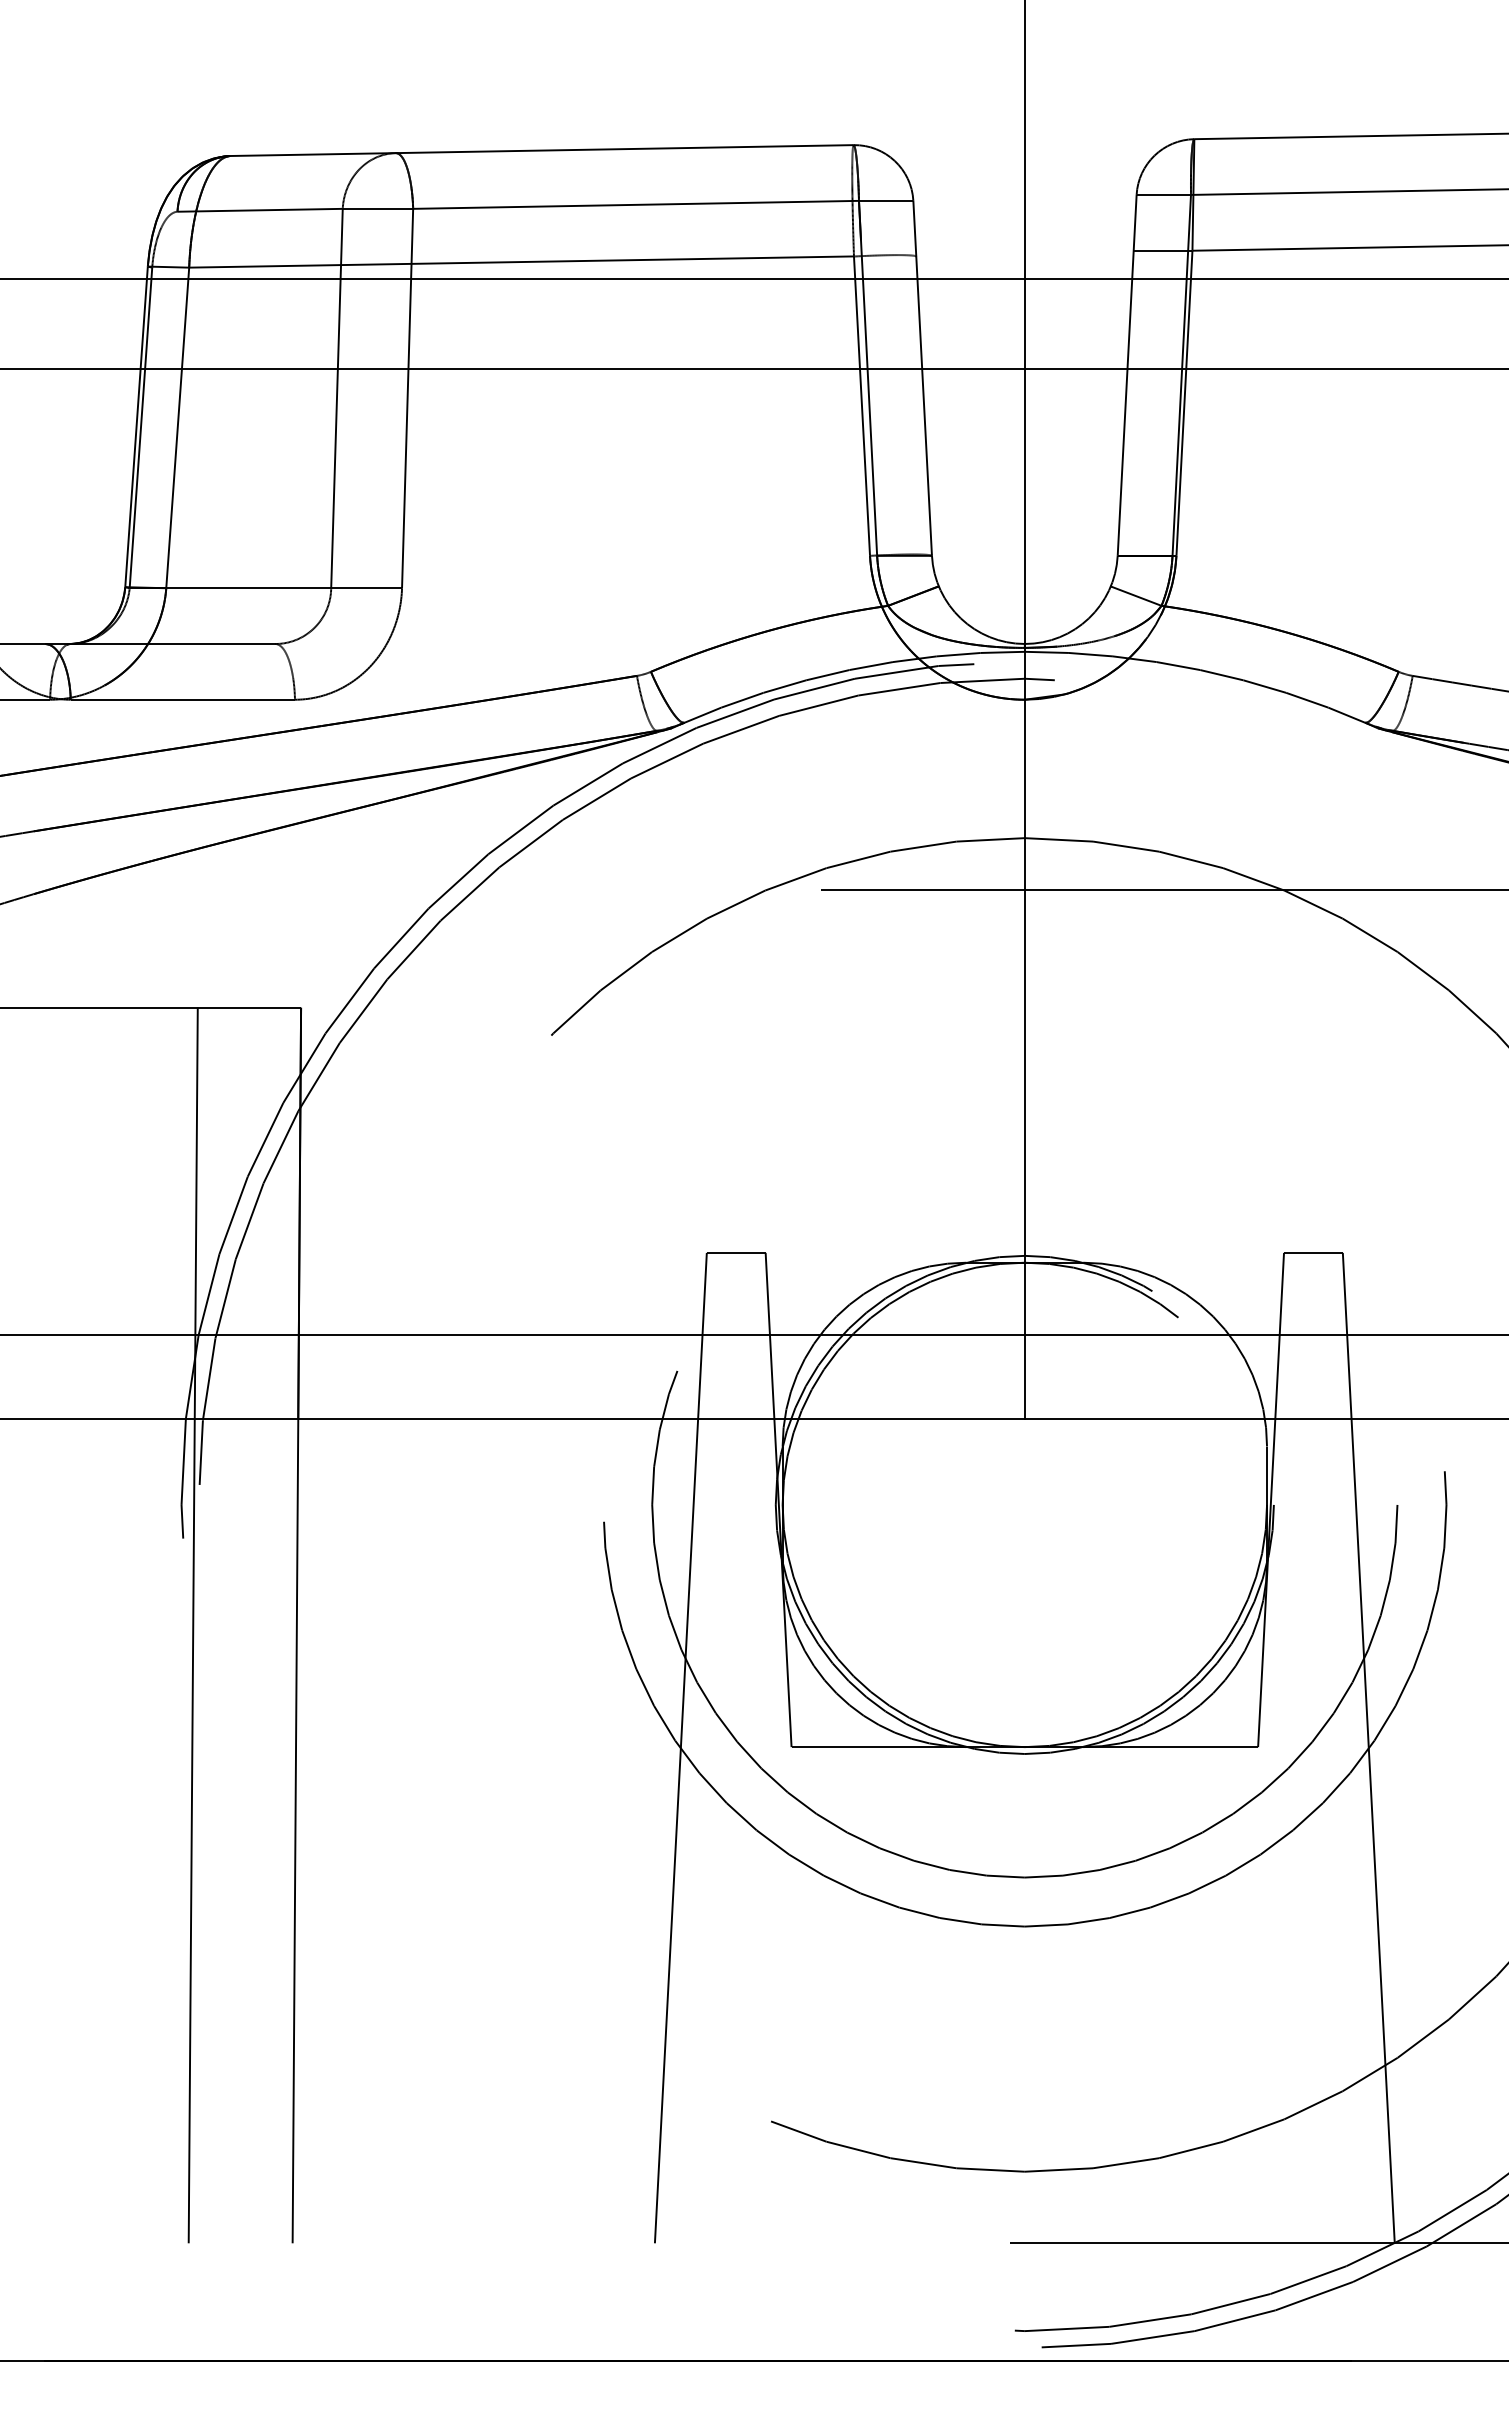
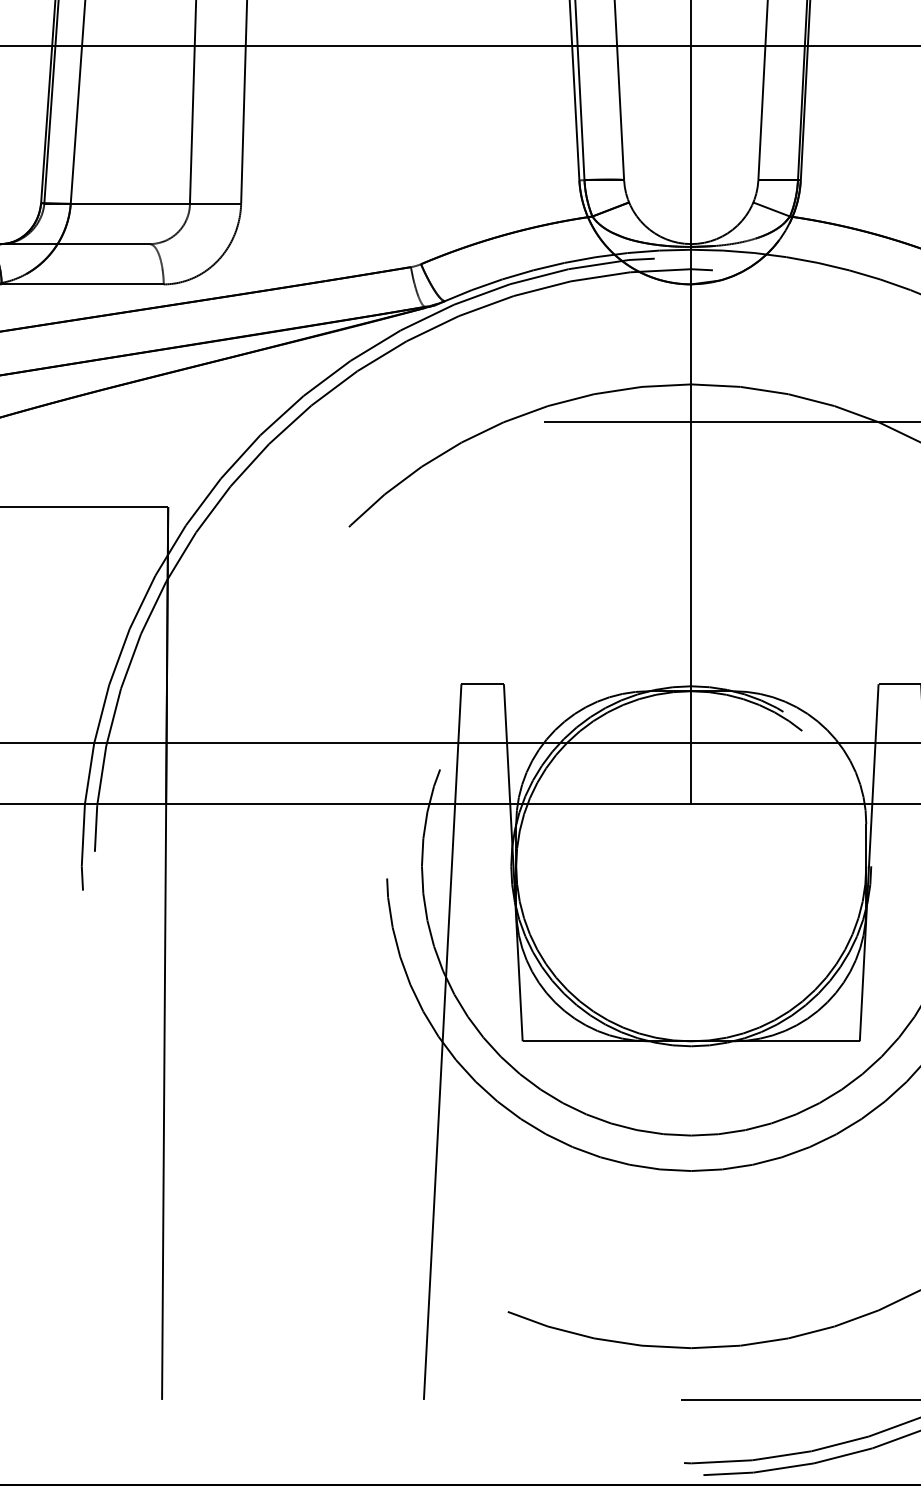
line: (192, 1625) -> (89, 953), removed

